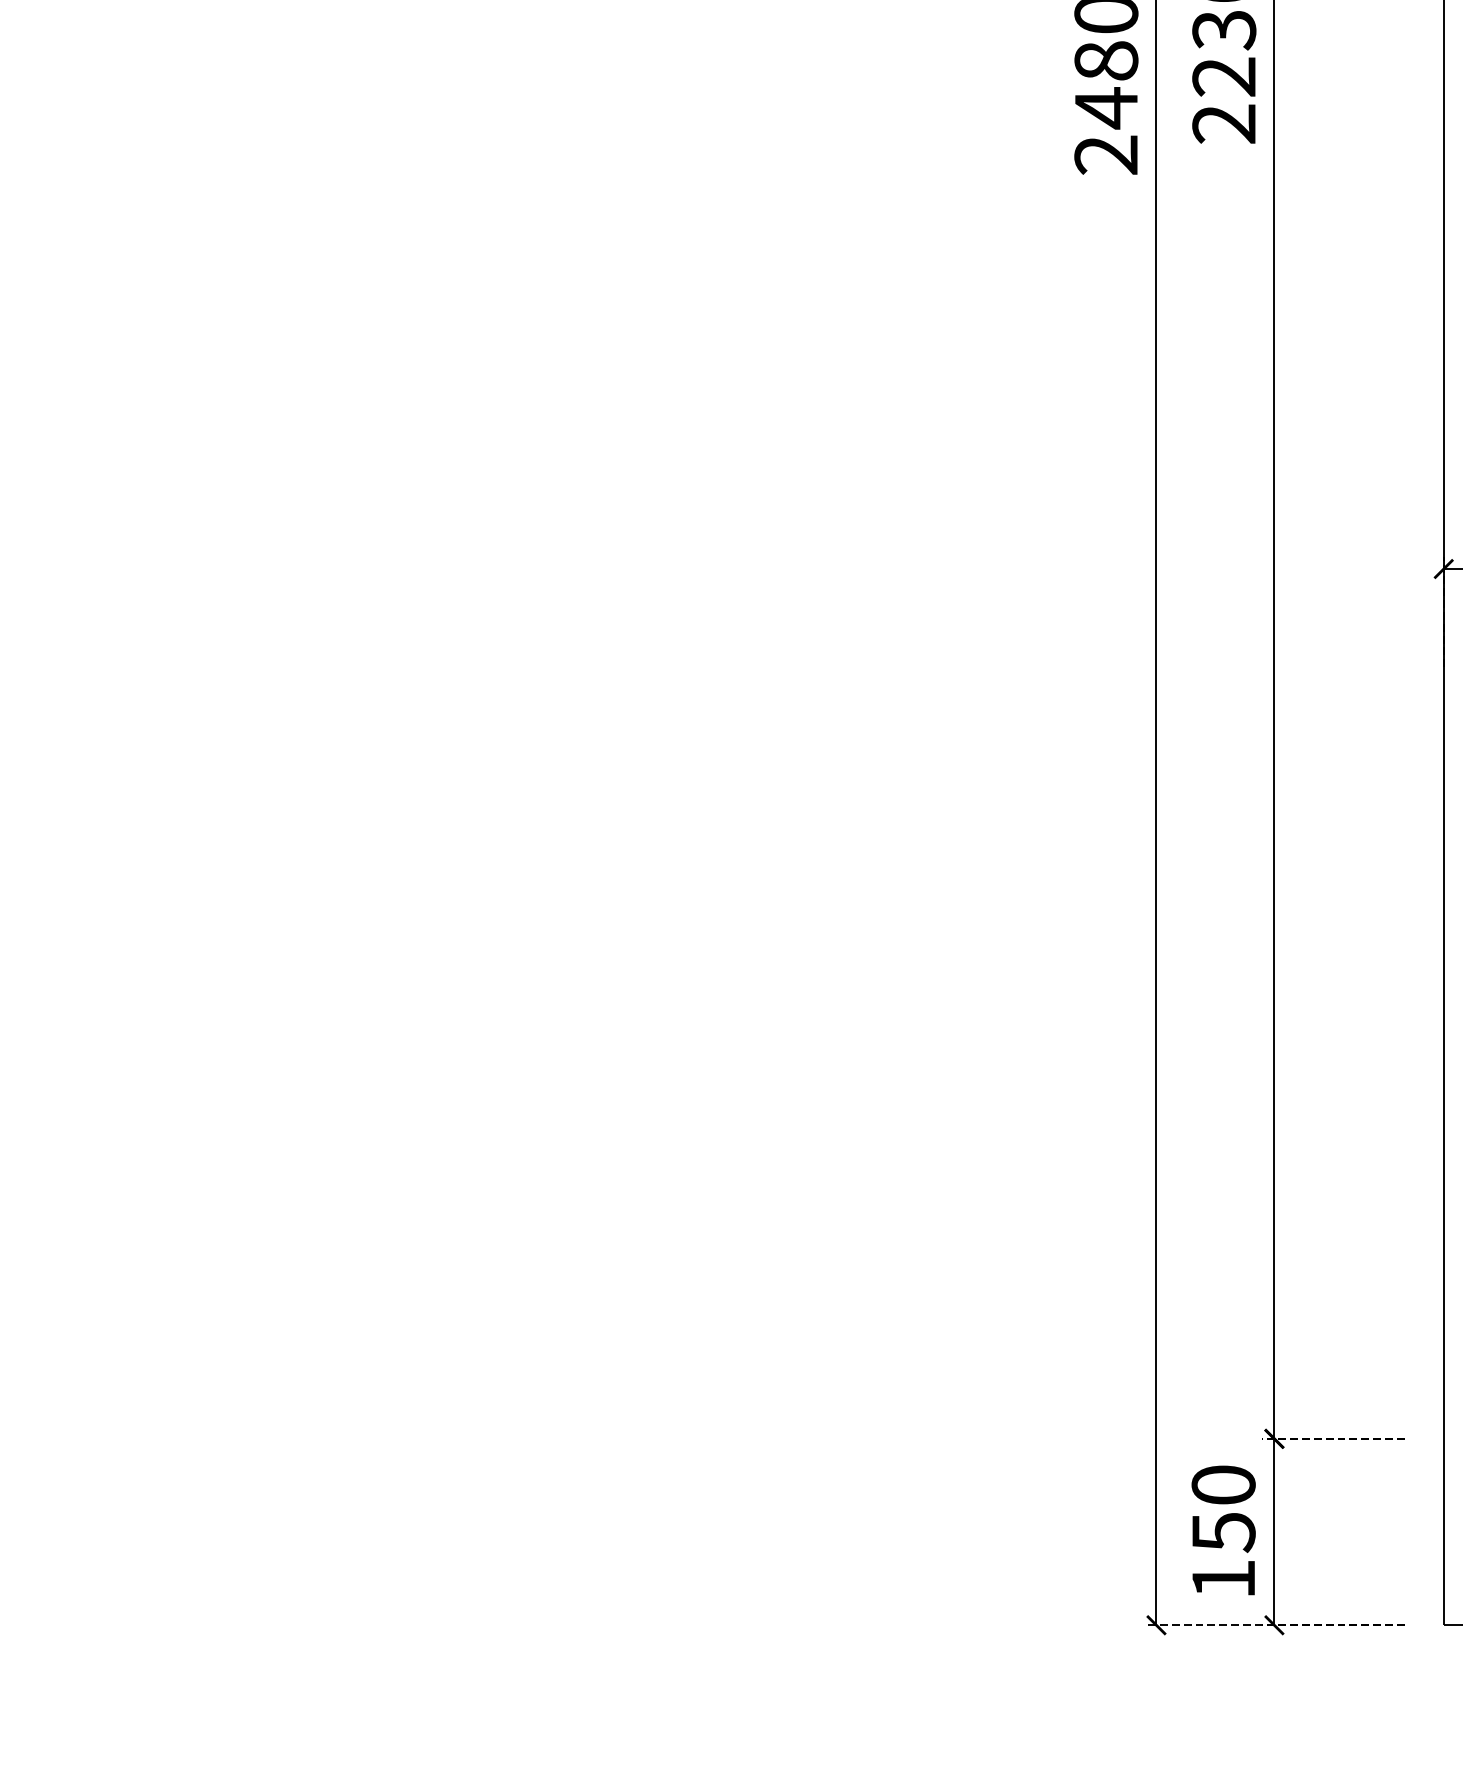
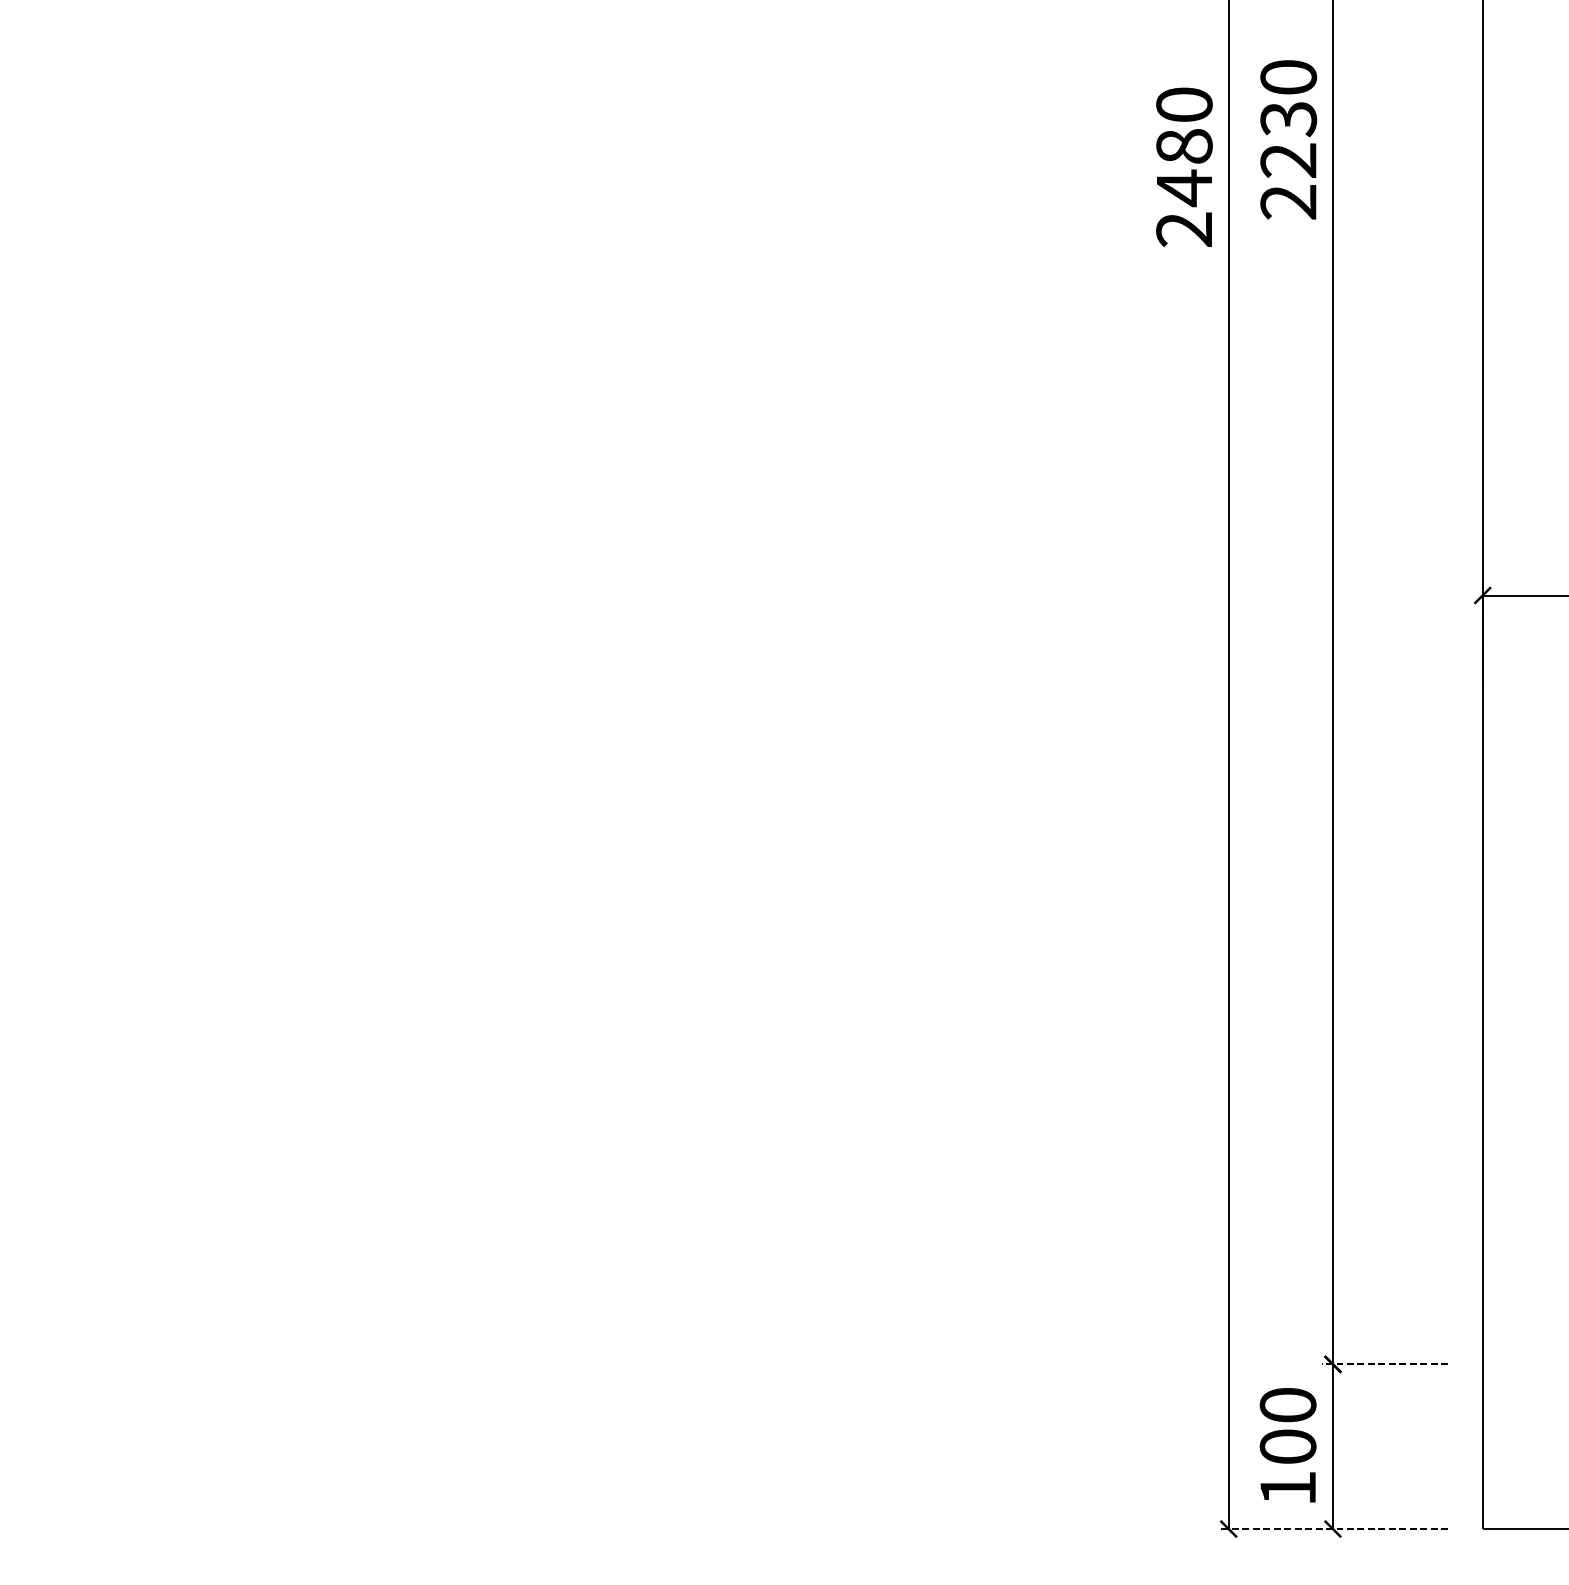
text: (1222, 1532) -> (1287, 1447), 150 -> 100

